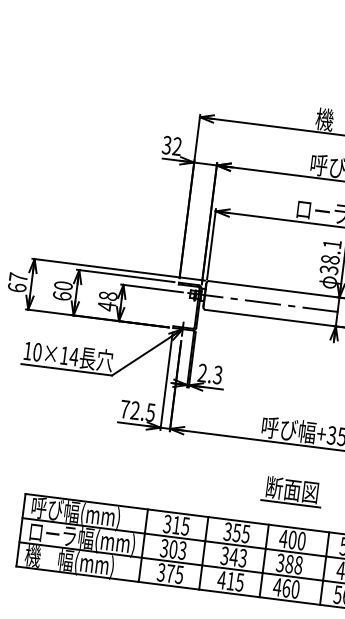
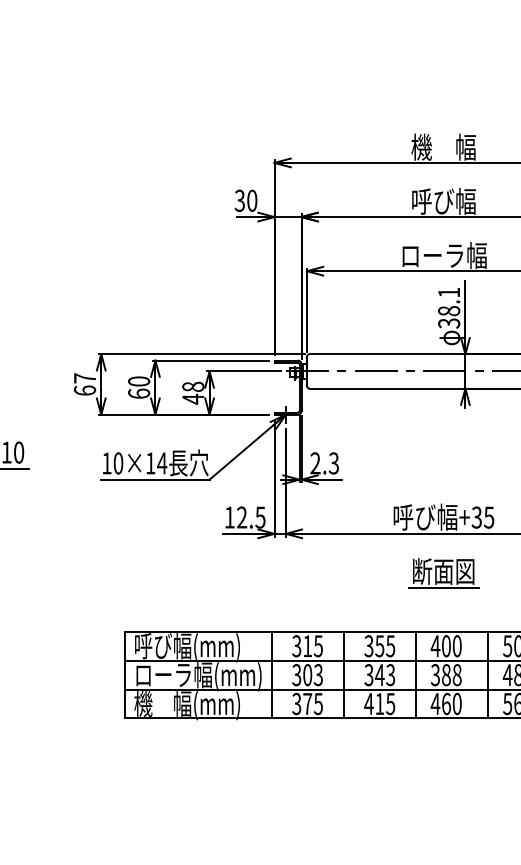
text: (177, 146) -> (252, 200), 32 -> 30
text: (124, 409) -> (229, 517), 72.5 -> 12.5
part: (292, 491) -> (443, 573), moved

